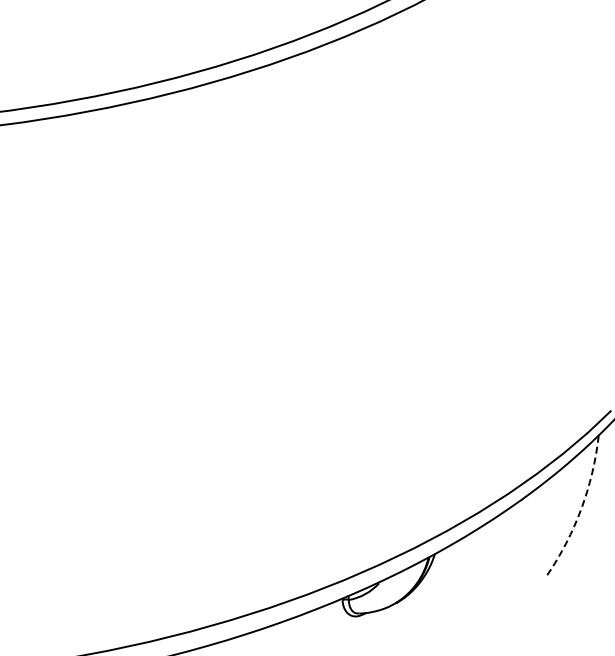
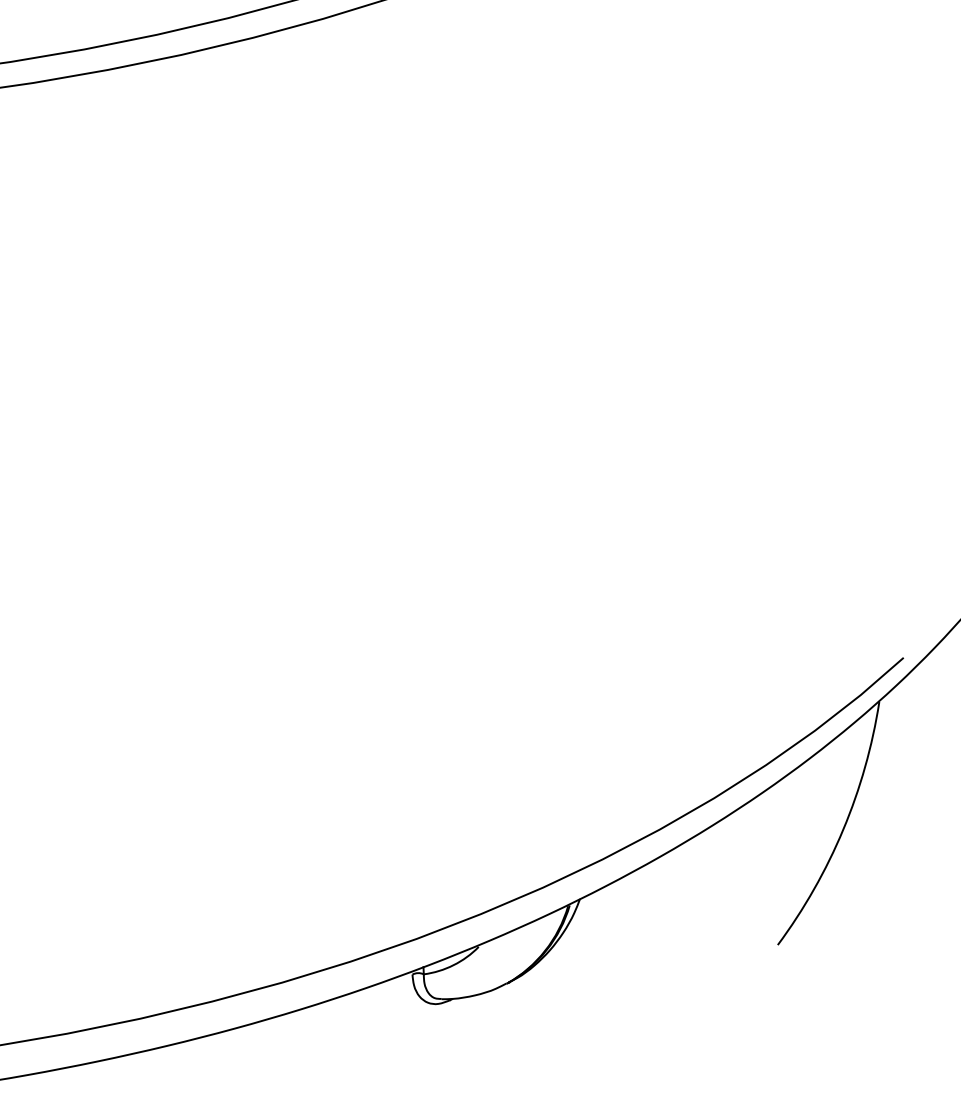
arc: (581, 508) -> (843, 829), dashed -> solid

